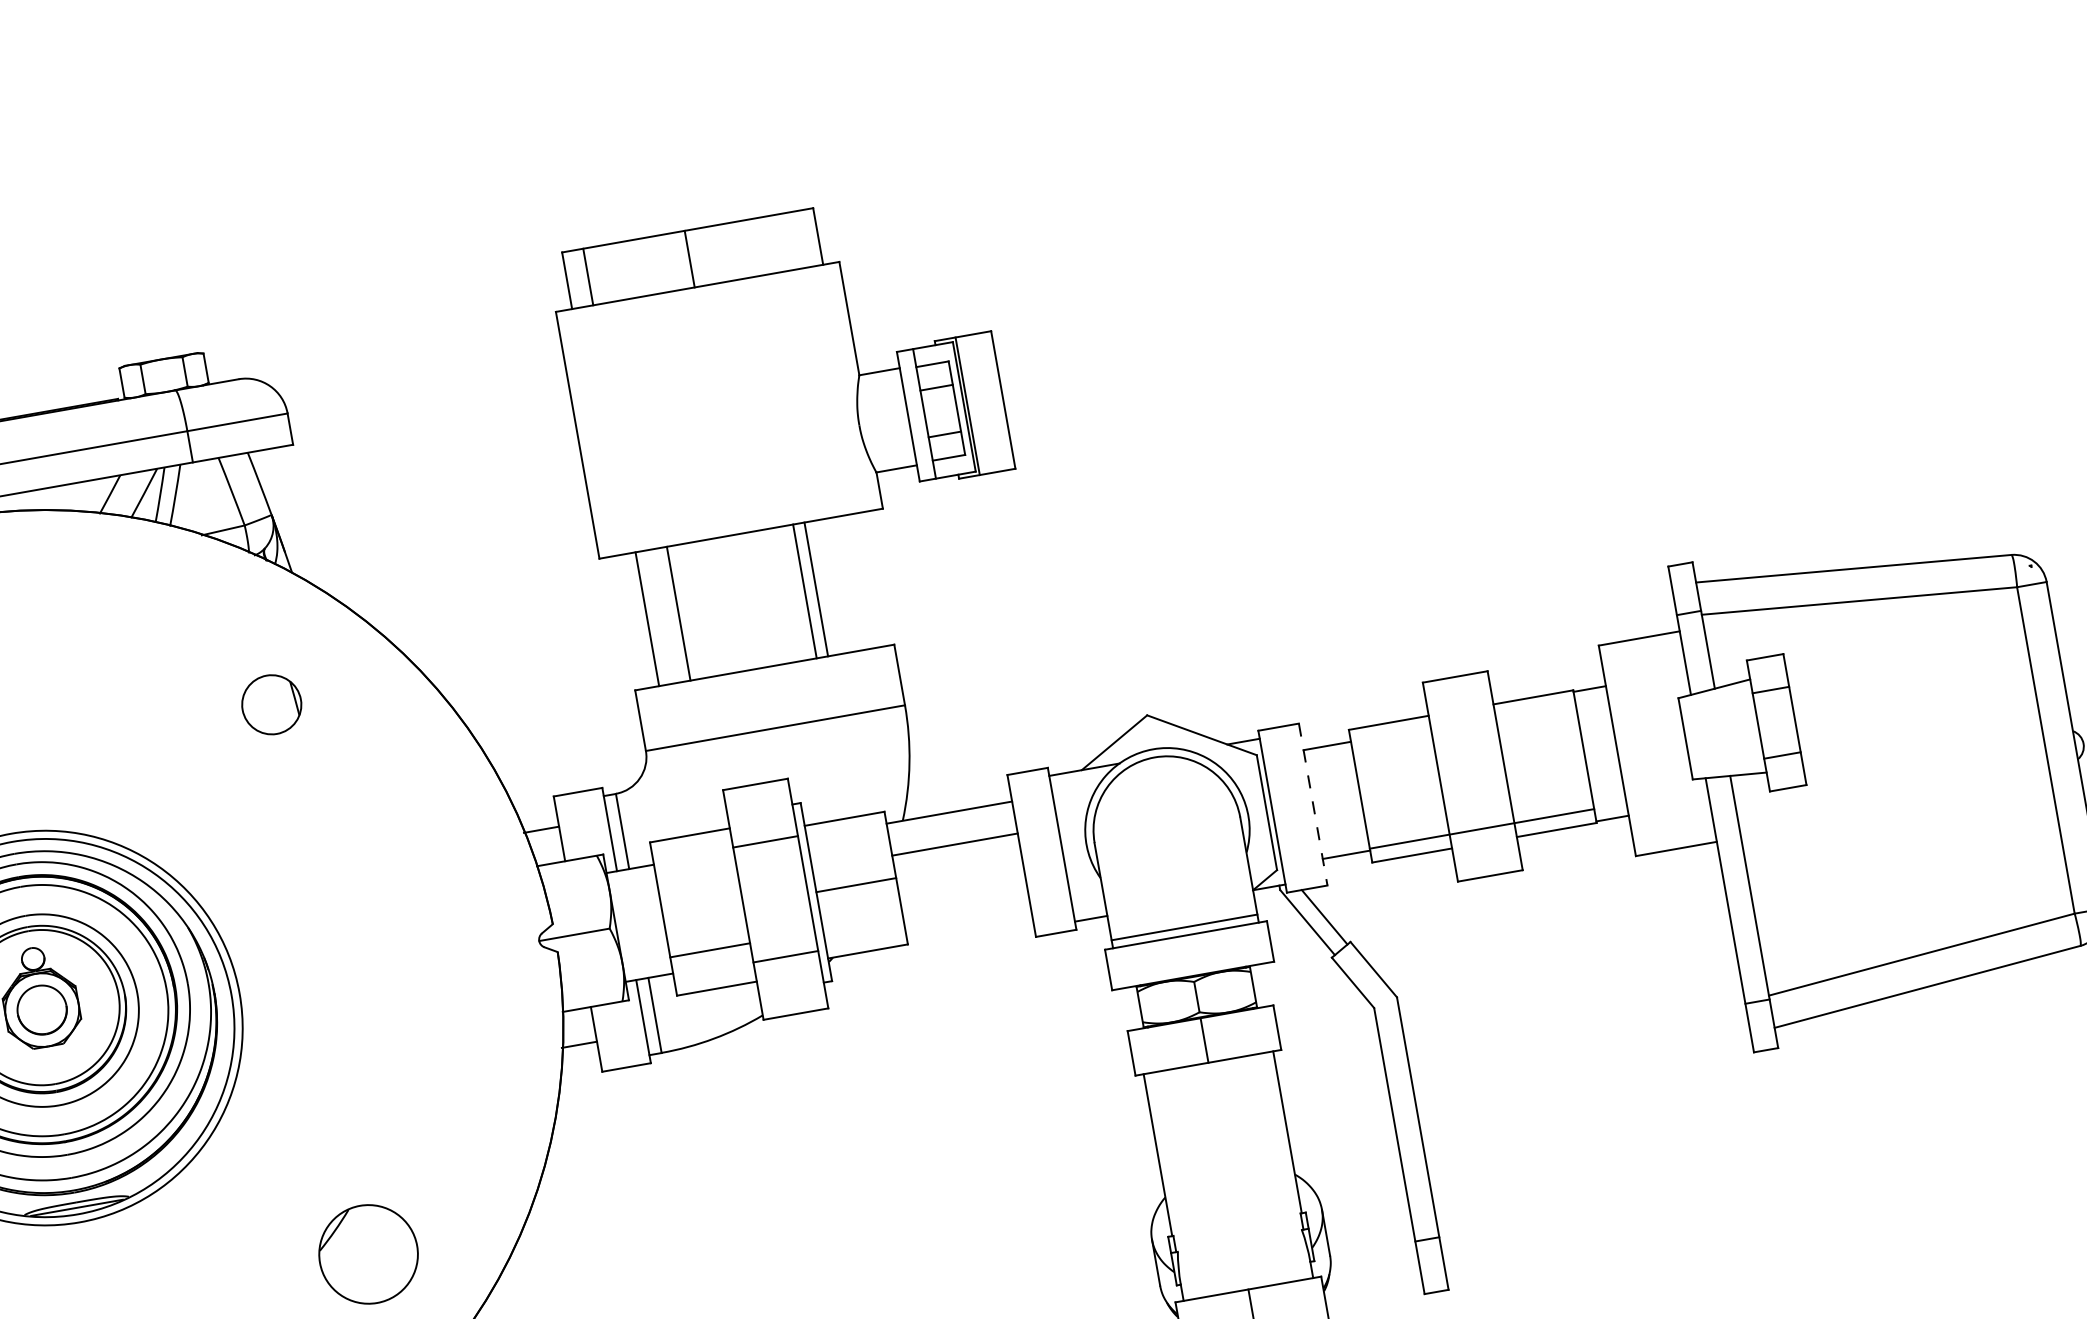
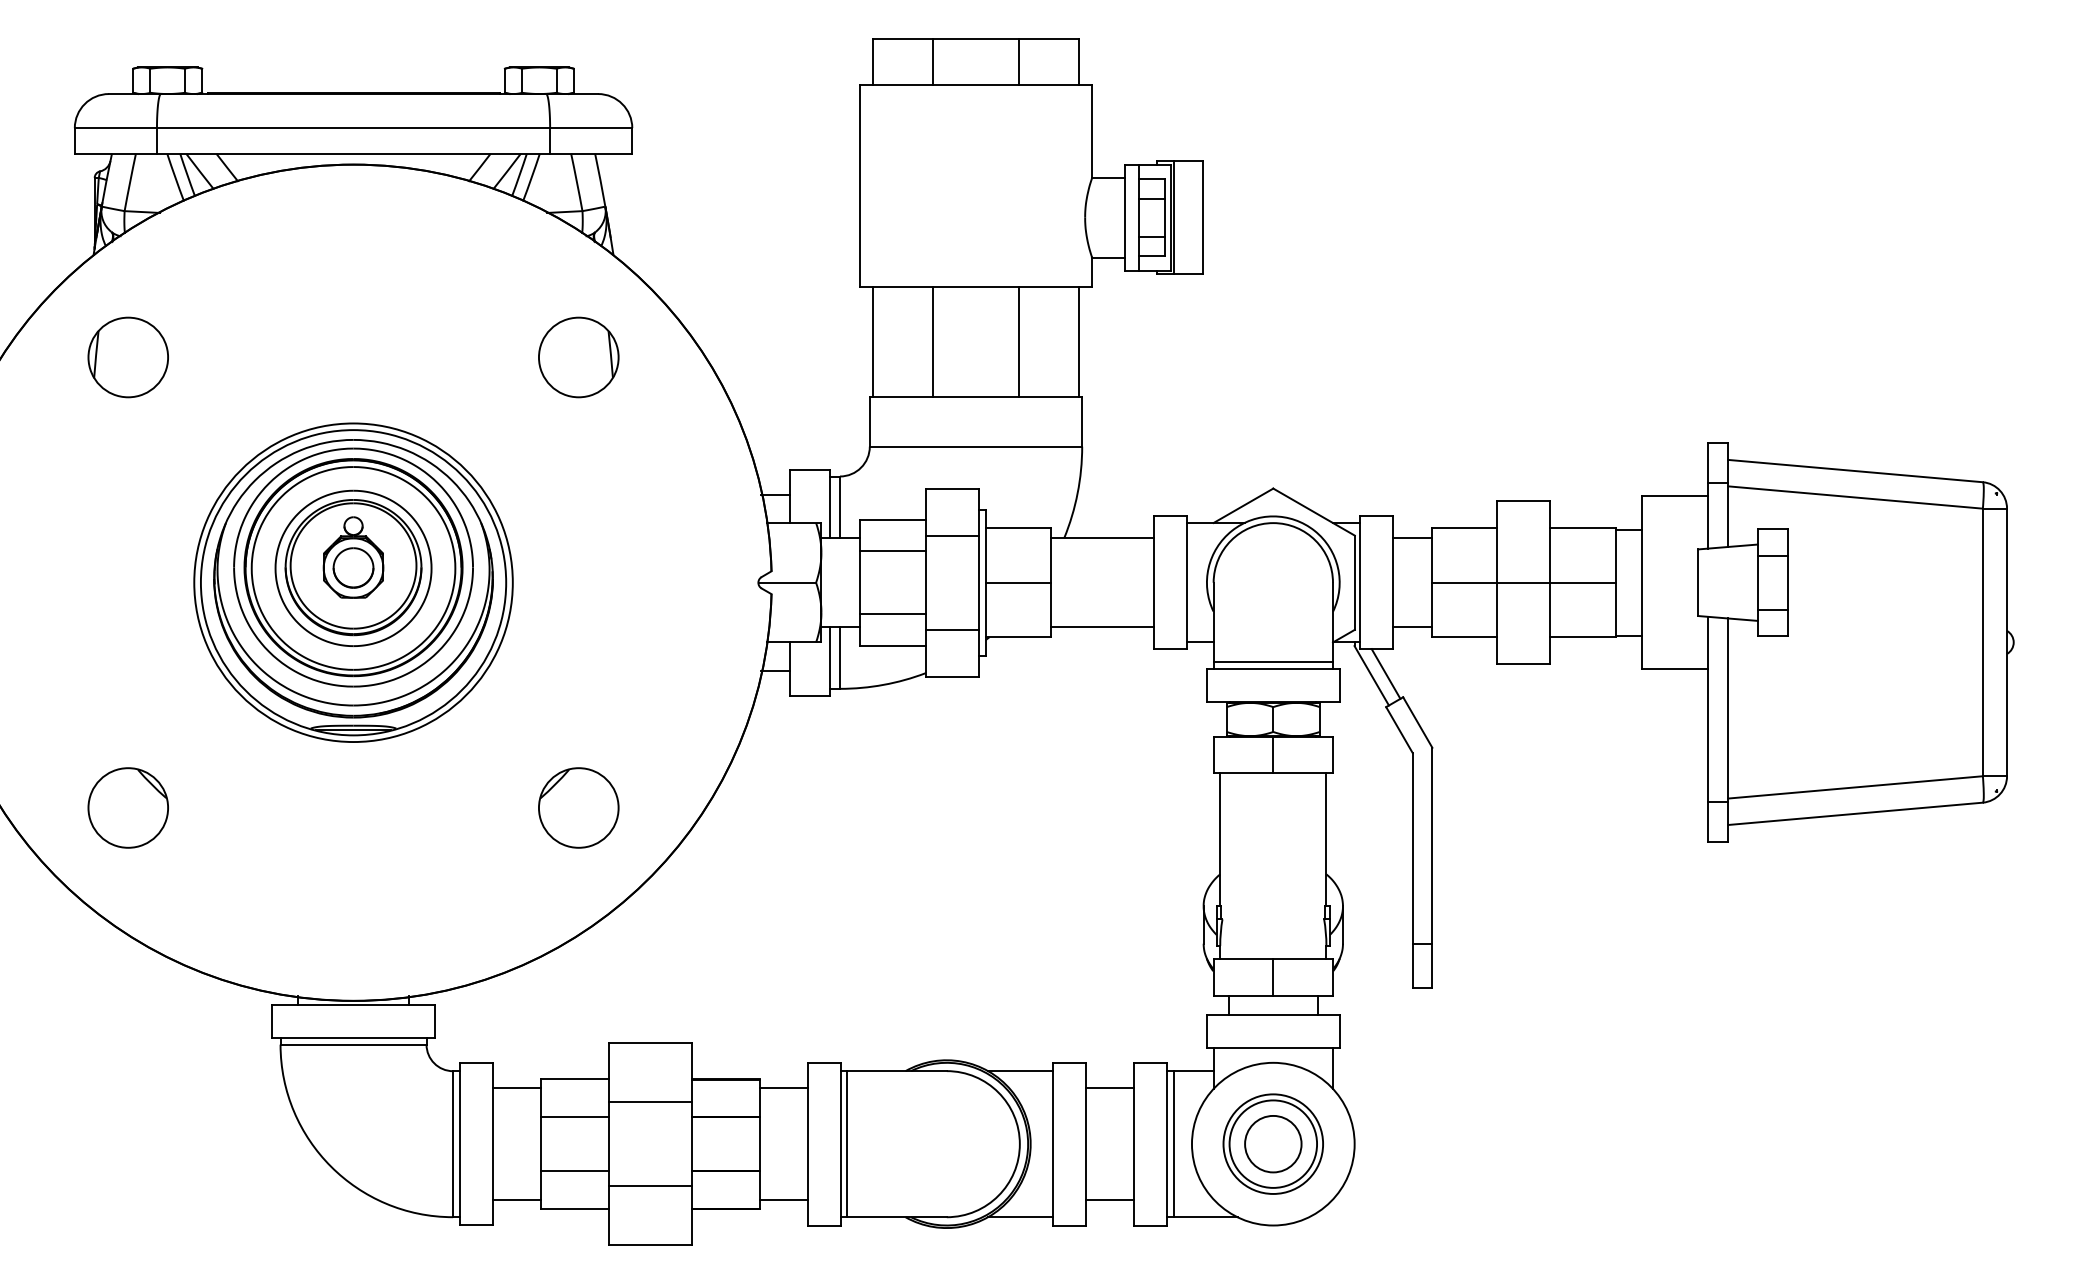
line: (689, 258) -> (1018, 61), moved
line: (588, 276) -> (933, 61), moved
line: (815, 588) -> (1078, 341), moved
line: (679, 612) -> (873, 341), moved
line: (647, 618) -> (933, 341), moved
part: (271, 704) -> (578, 357), size x1.67
line: (1313, 805) -> (1392, 583), dashed -> solid
line: (1481, 828) -> (1523, 582), moved
line: (953, 844) -> (1101, 627), moved
line: (696, 874) -> (892, 551), added

